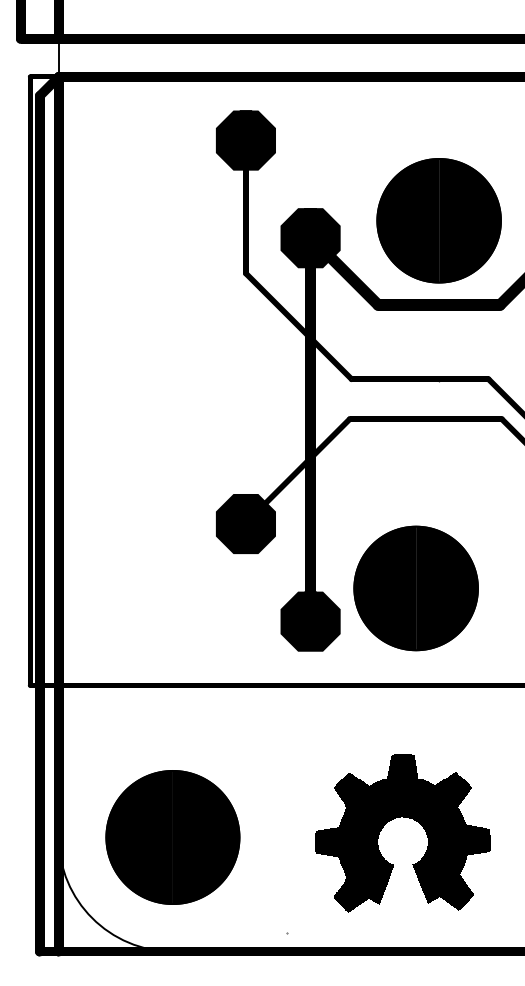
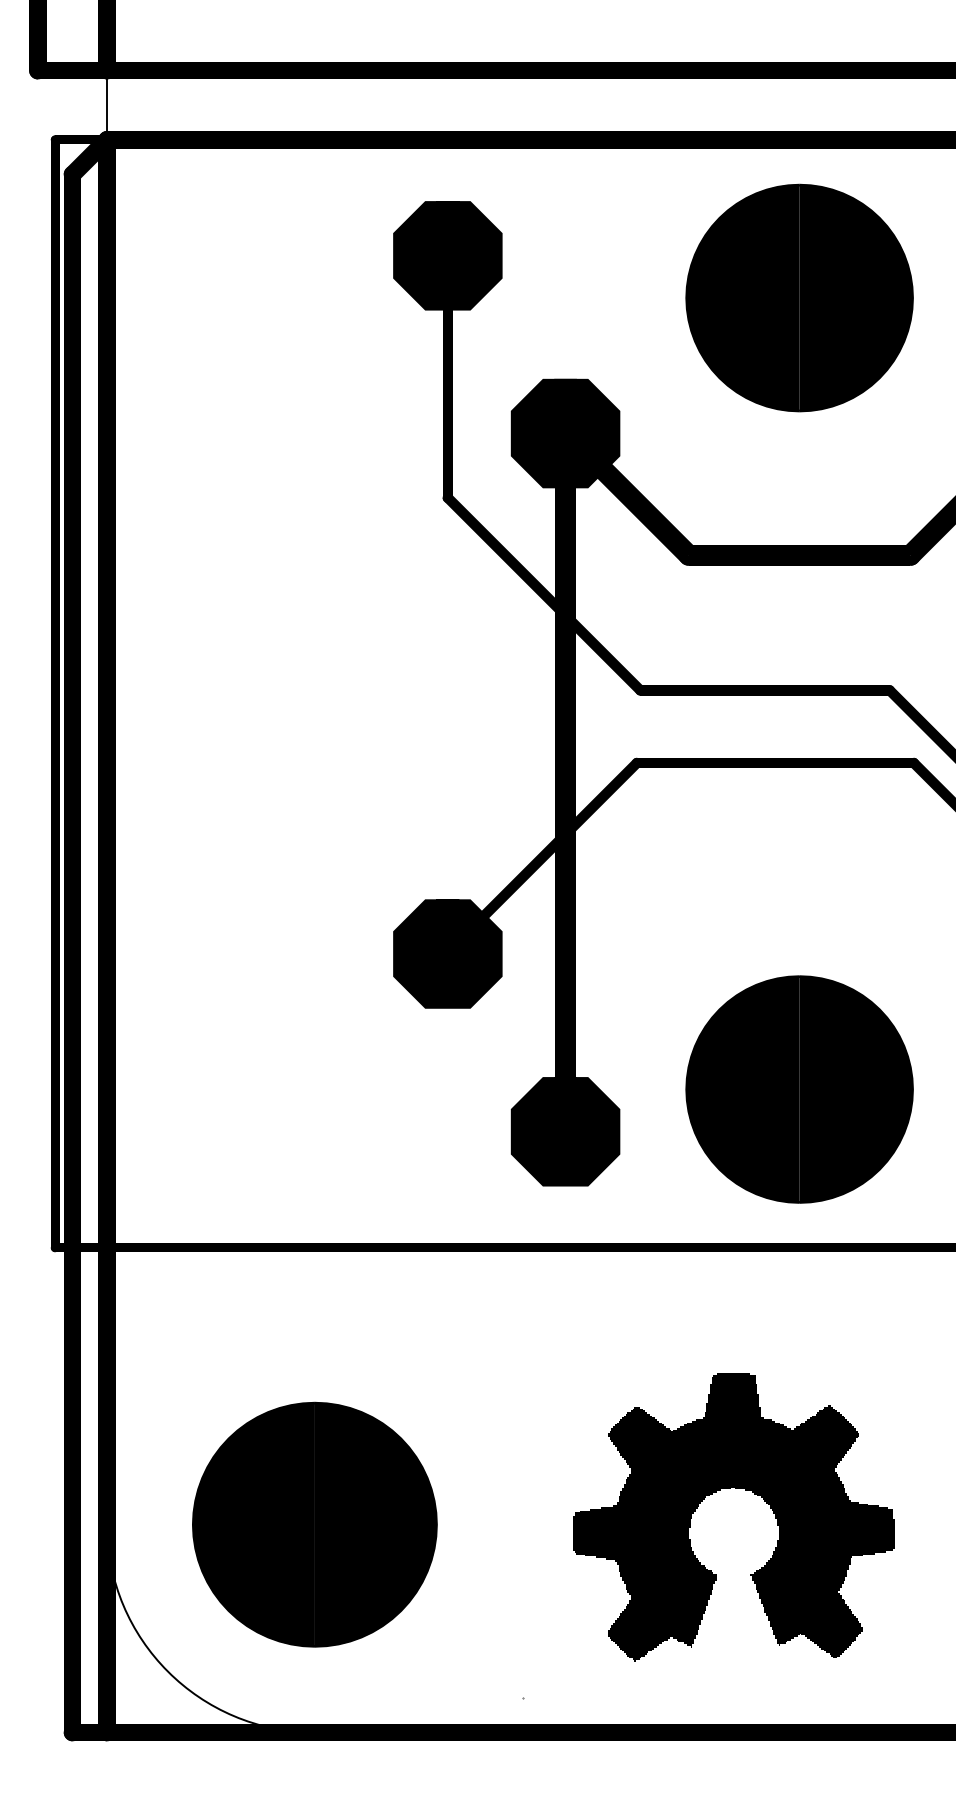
part: (438, 220) -> (798, 297), moved
part: (415, 588) -> (798, 1089), moved

